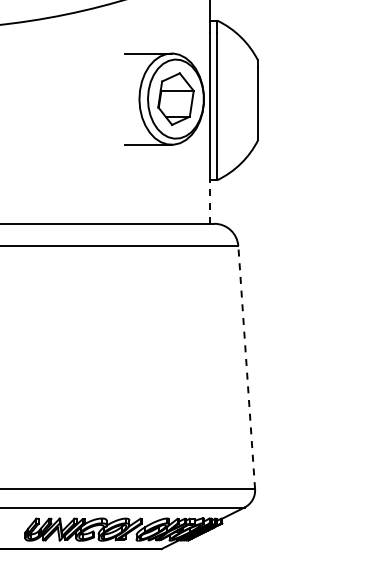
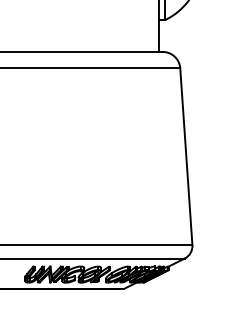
line: (209, 202) -> (159, 36), dashed -> solid
line: (246, 367) -> (186, 156), dashed -> solid

